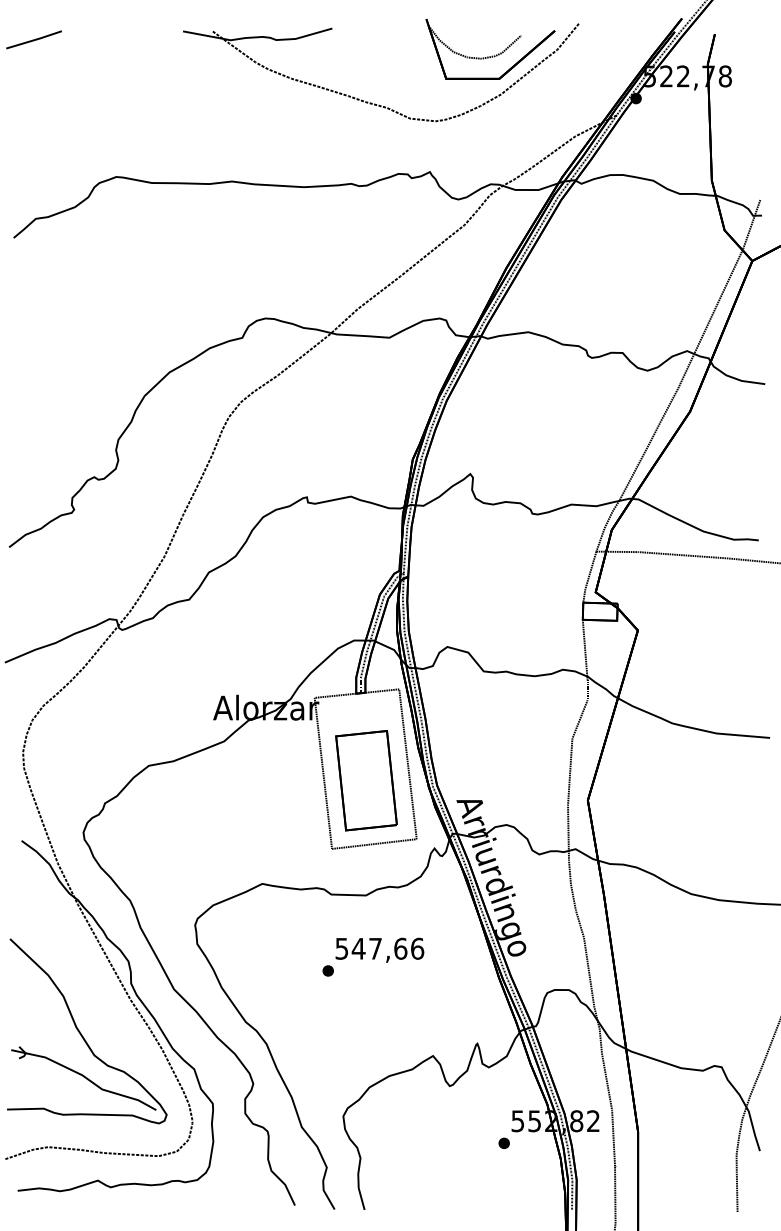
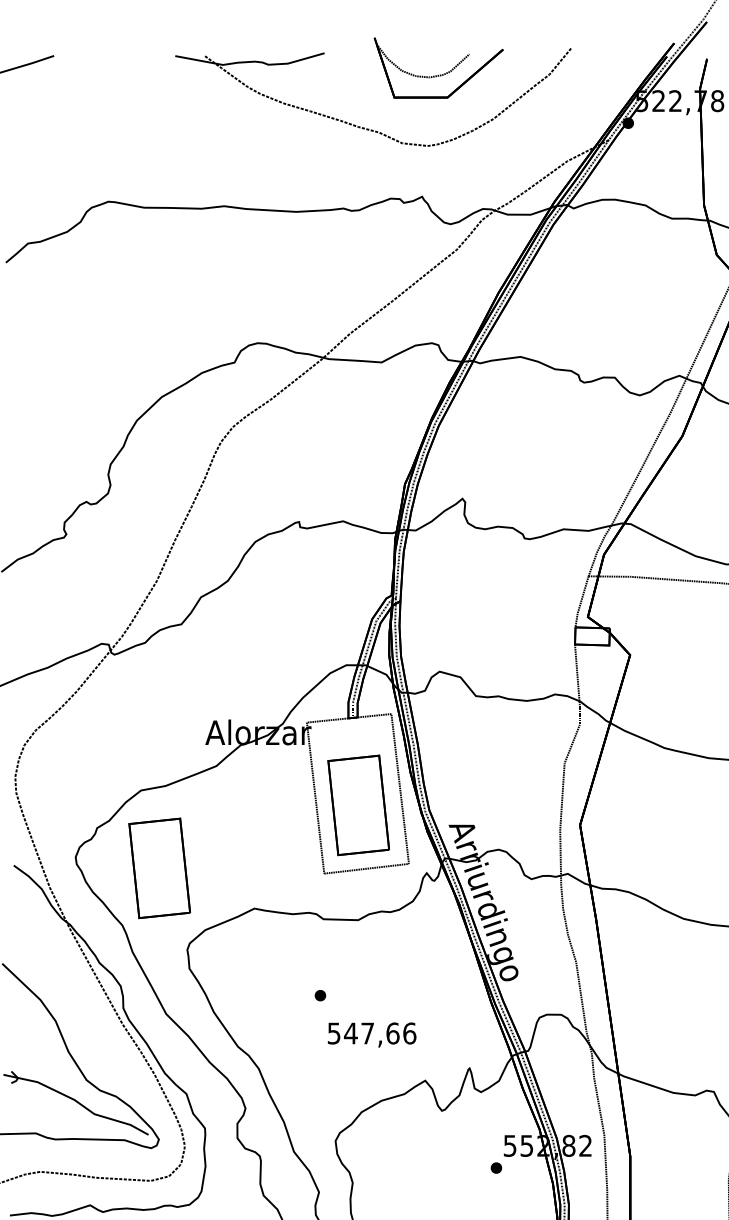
part: (492, 55) -> (440, 74), moved
part: (167, 843) -> (159, 868), added
text: (379, 949) -> (371, 1034), moved

